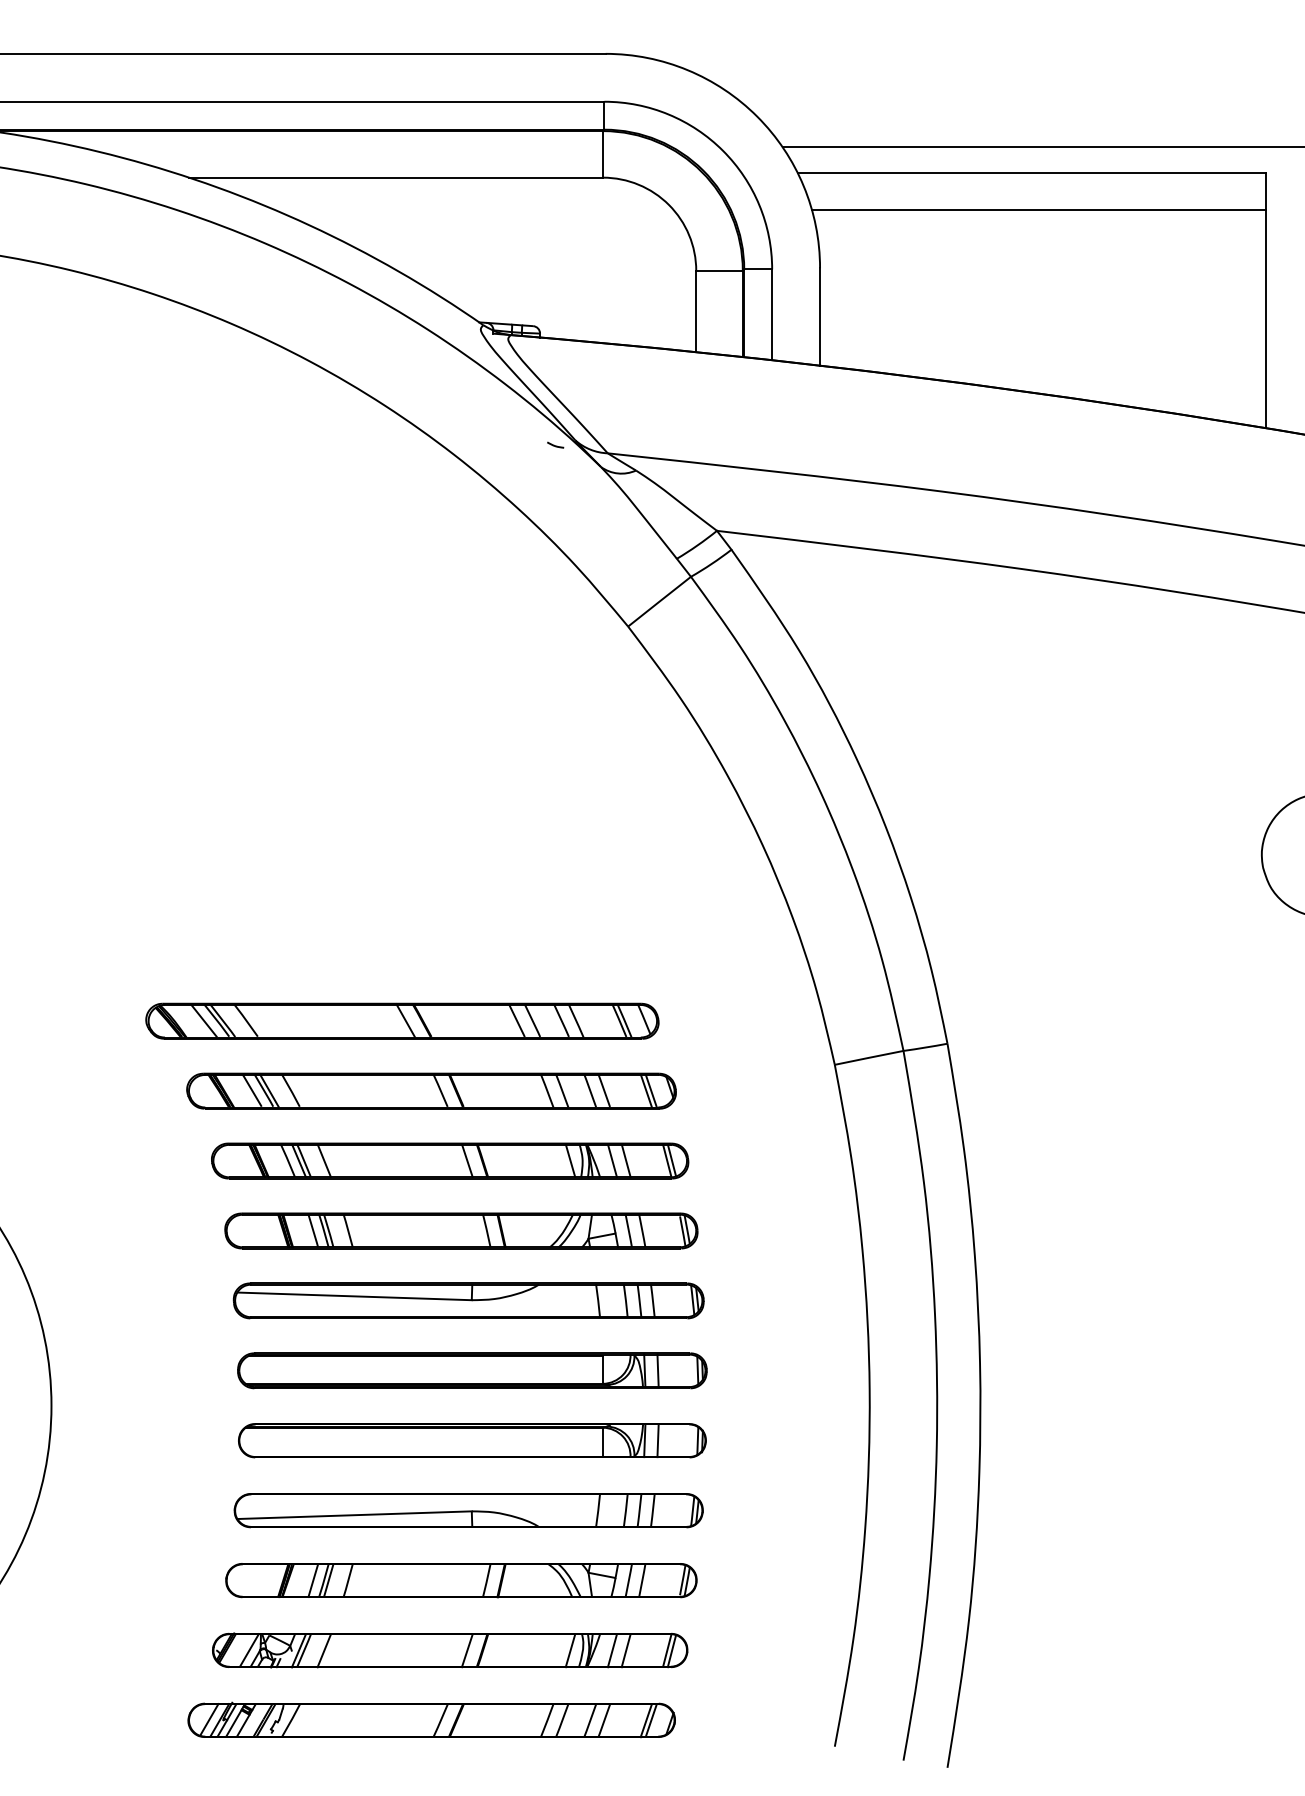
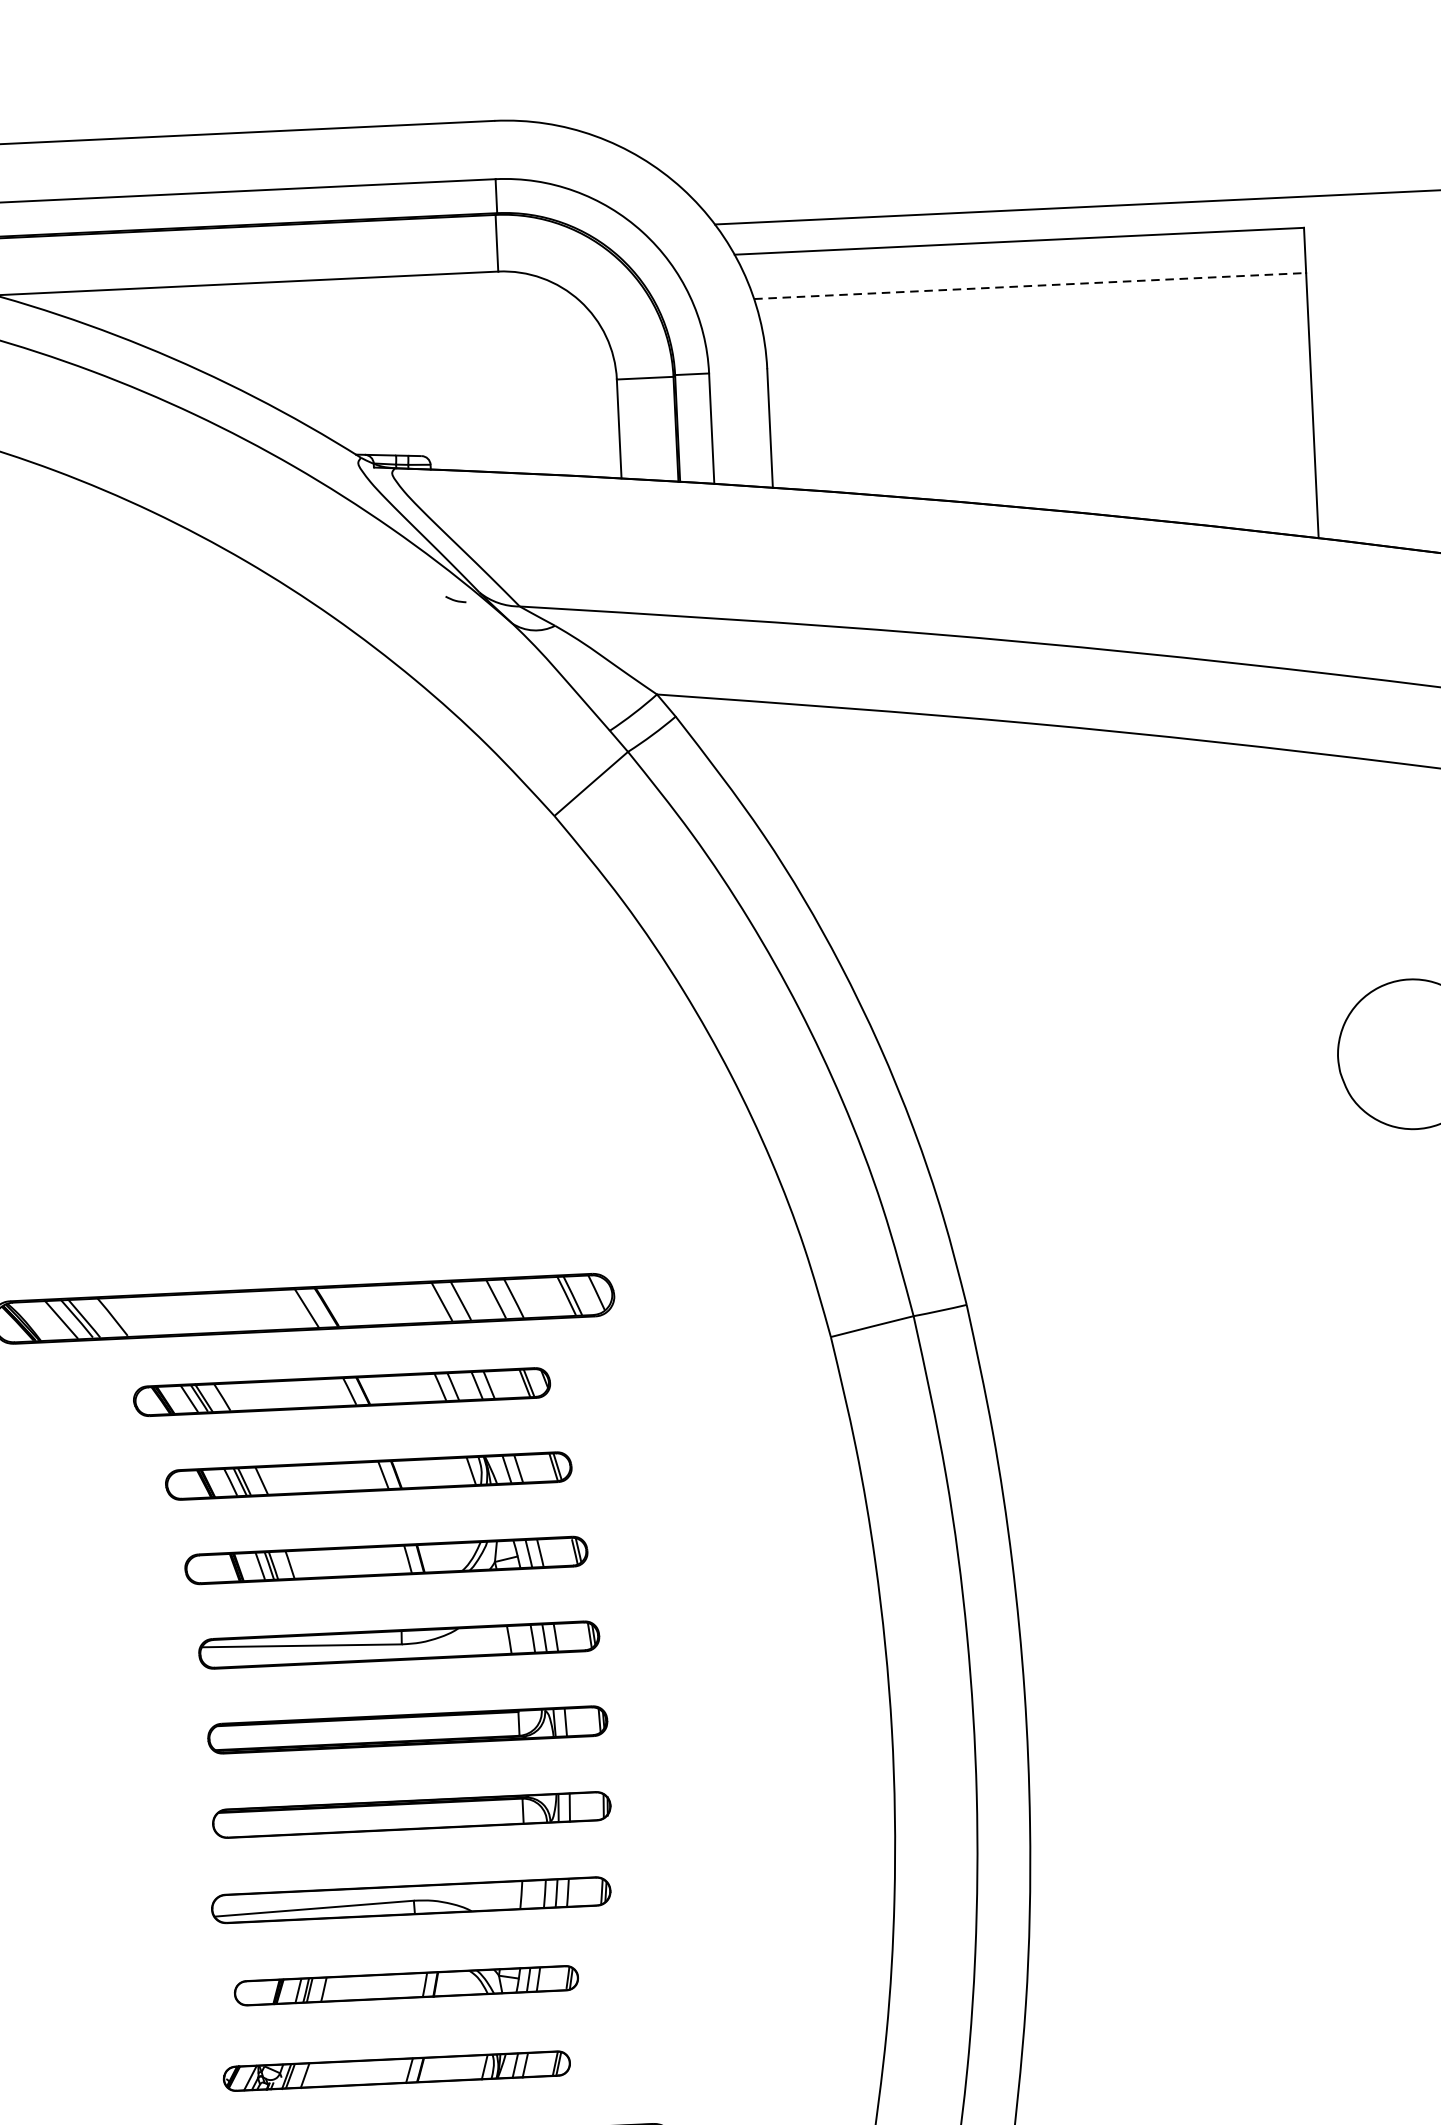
line: (1039, 210) -> (1030, 286), solid -> dashed
part: (431, 1090) -> (341, 1391), size x0.7
part: (450, 1160) -> (369, 1475), size x0.7
part: (461, 1230) -> (386, 1559), size x0.7
part: (468, 1300) -> (398, 1644), size x0.7
part: (472, 1370) -> (407, 1729), size x0.7
part: (472, 1440) -> (411, 1814), size x0.7
part: (468, 1510) -> (411, 1899), size x0.7
part: (461, 1580) -> (406, 1985), size x0.6
part: (450, 1650) -> (397, 2071), size x0.6

